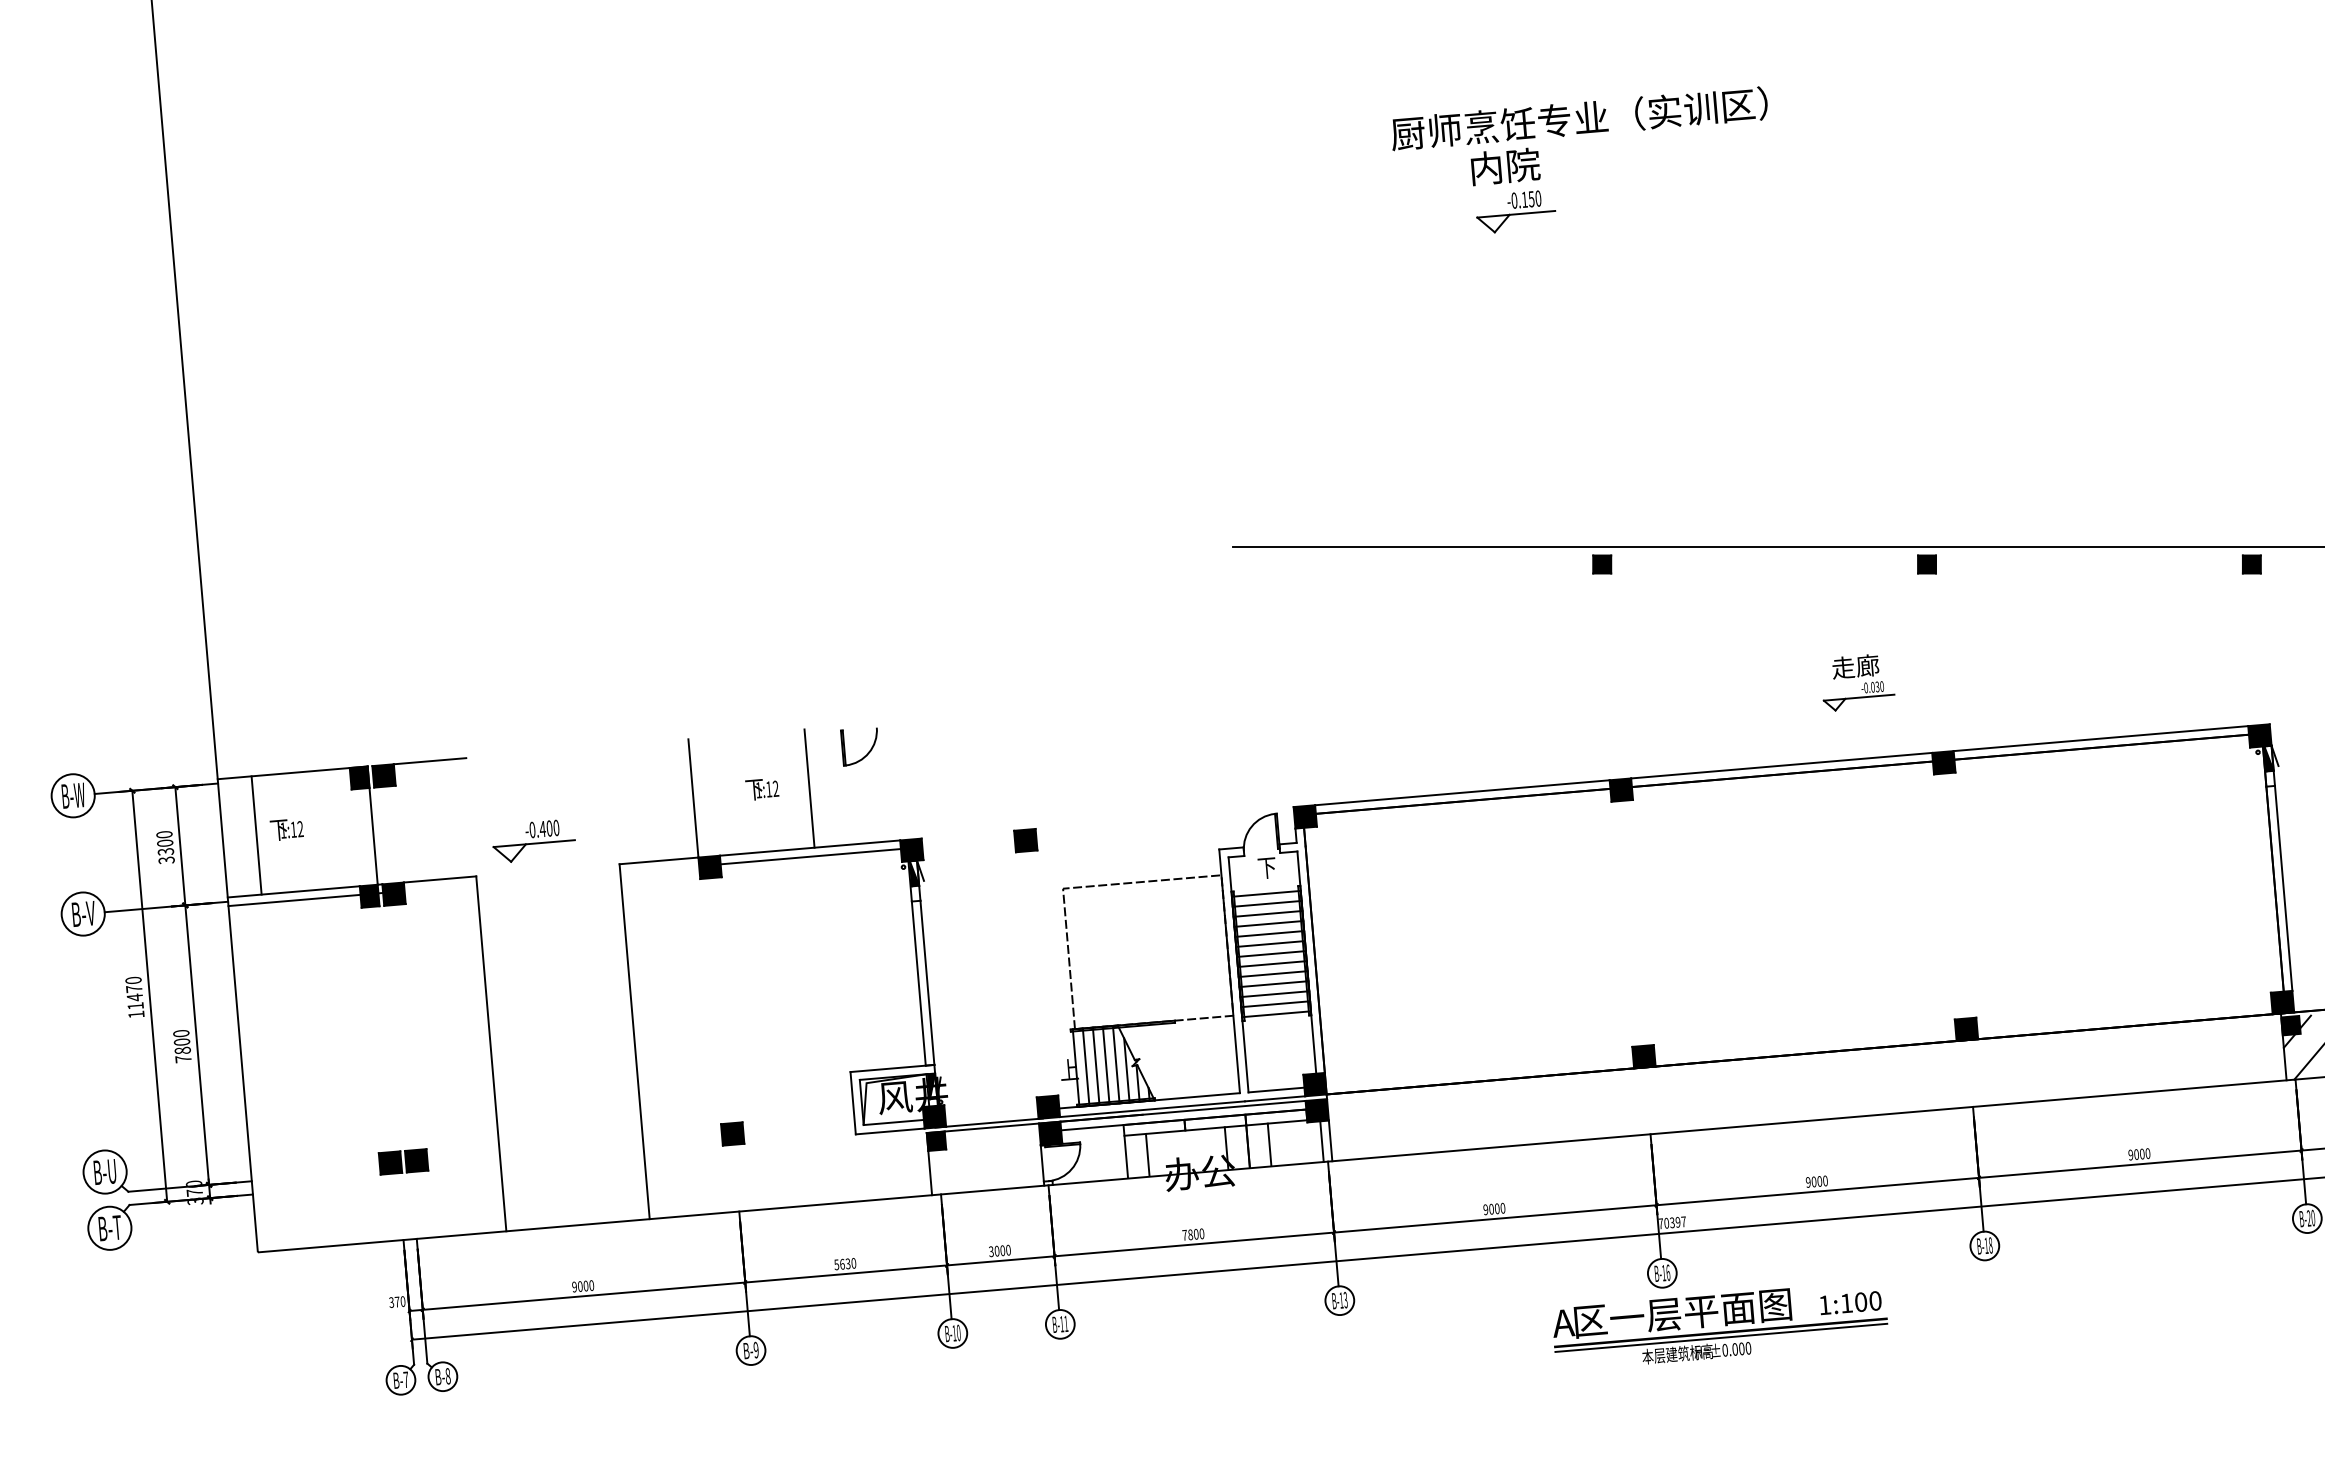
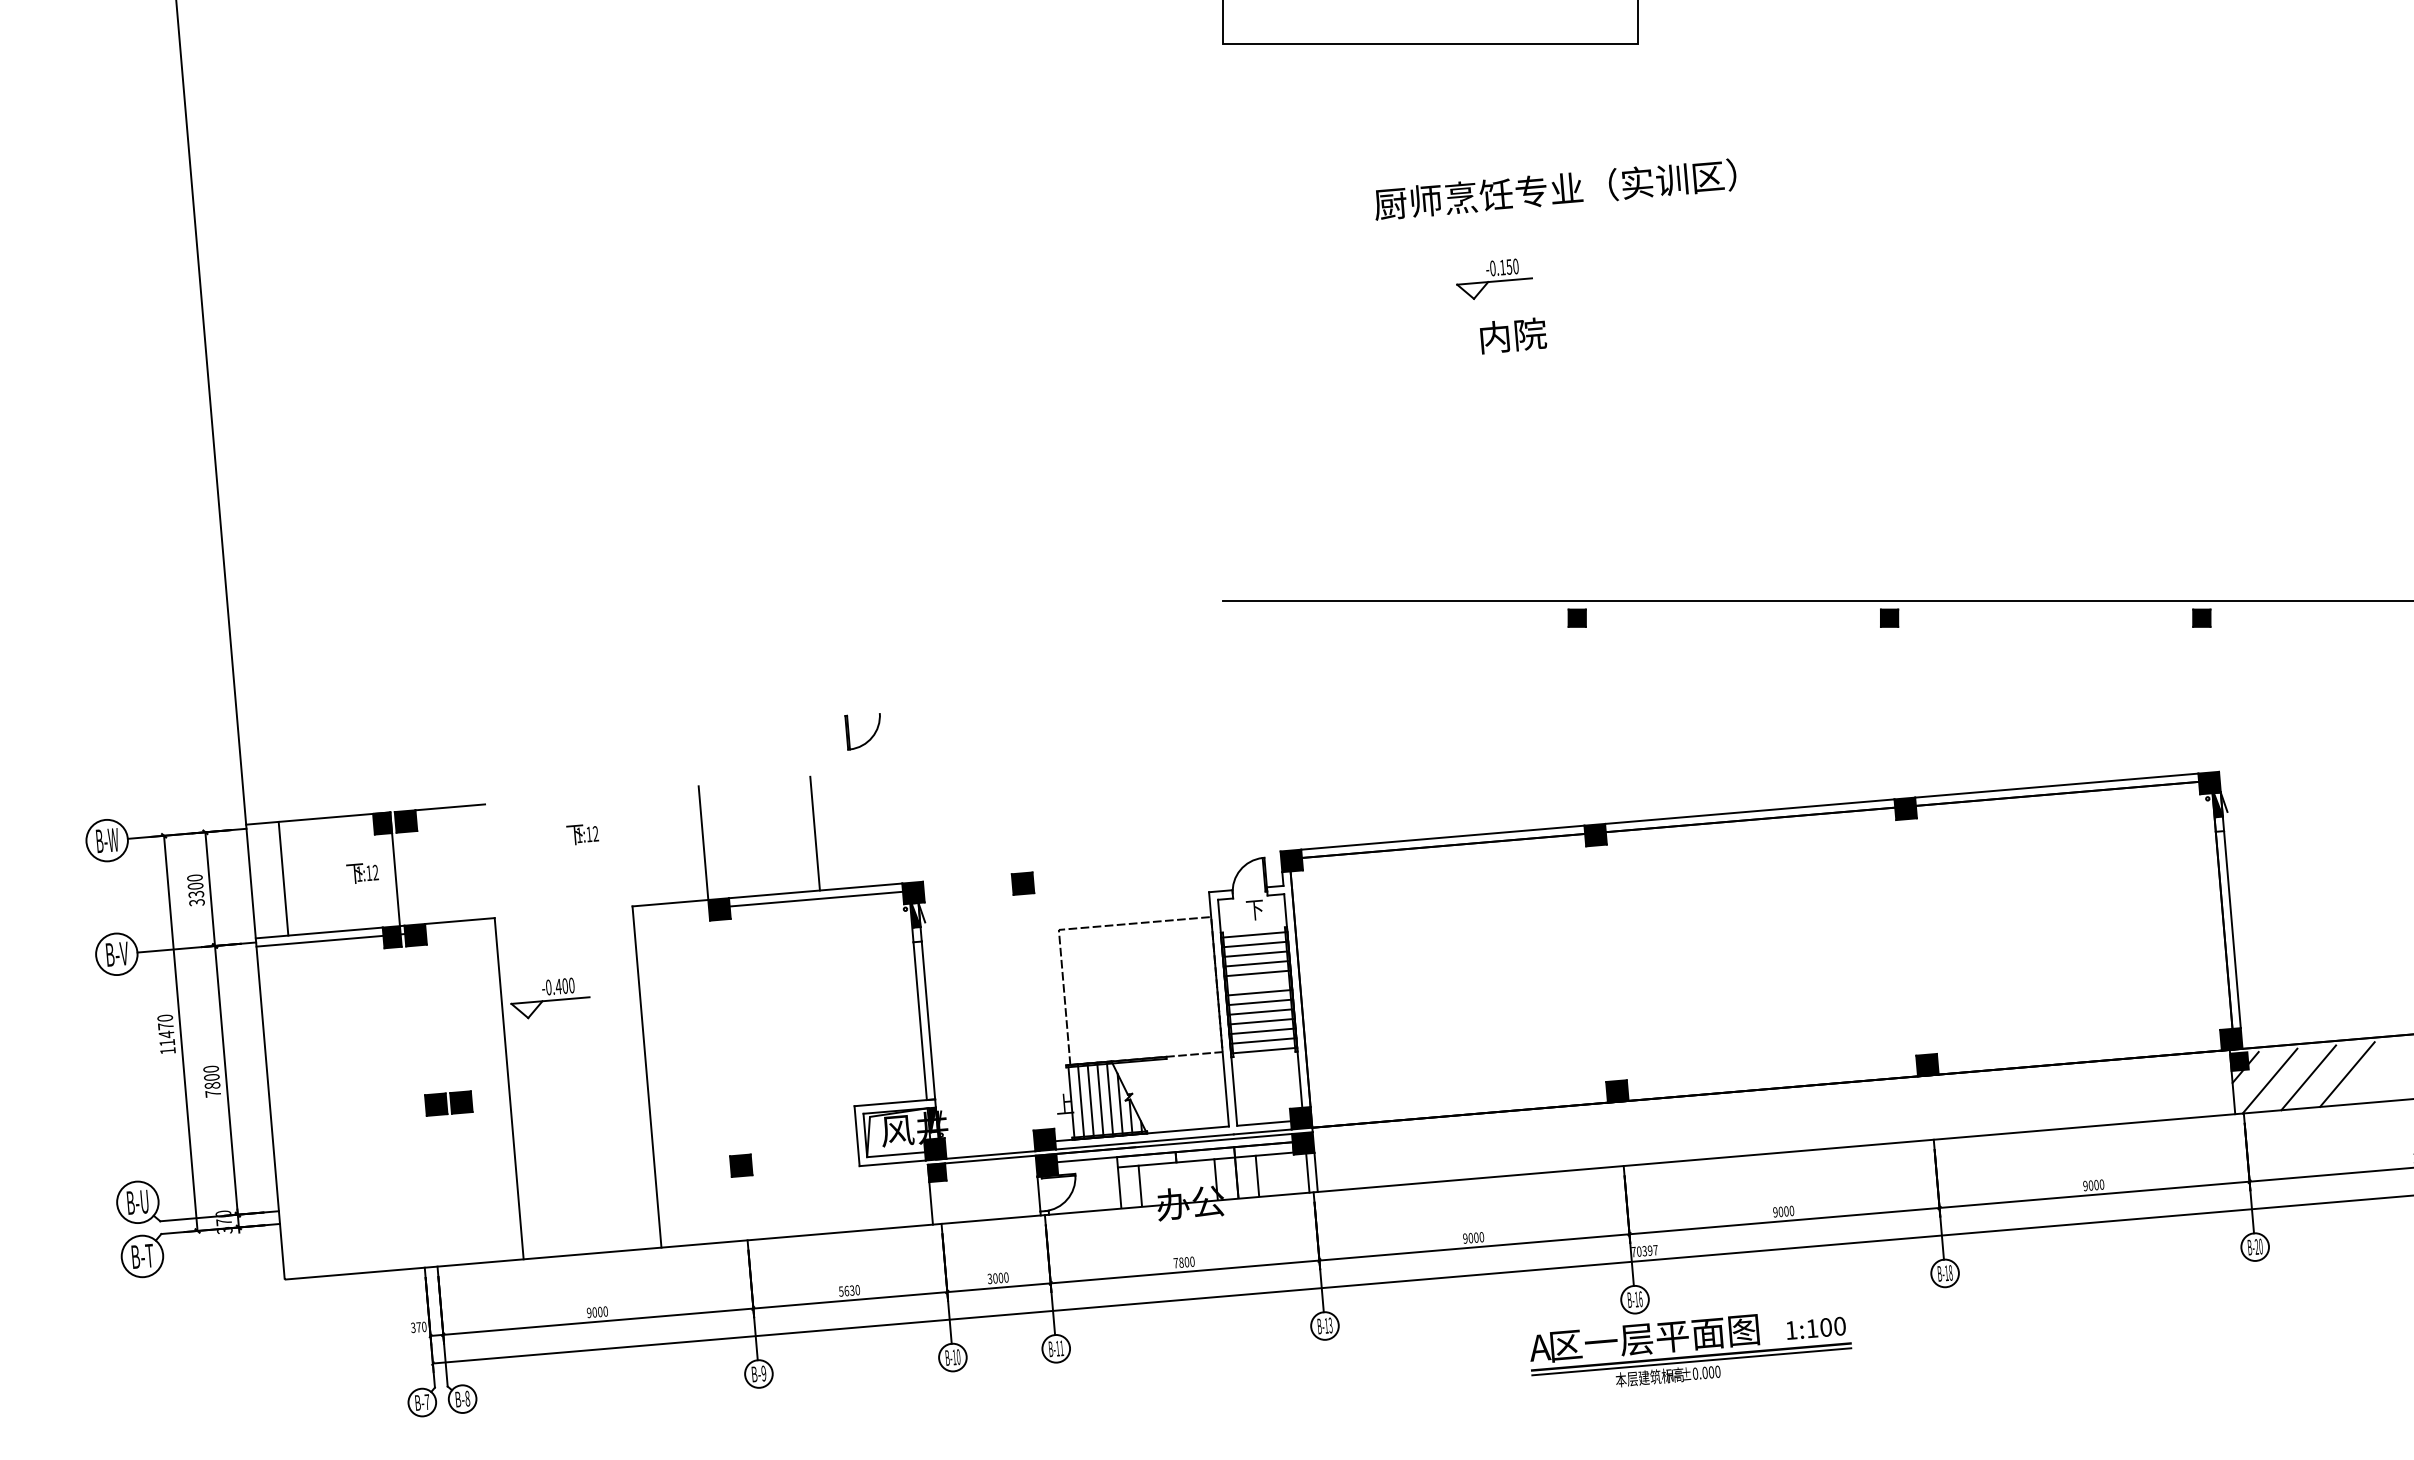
text: (1505, 166) -> (1513, 335), moved
part: (1859, 682) -> (1824, 731), removed
part: (866, 754) -> (869, 738), moved
text: (762, 789) -> (582, 834), moved
text: (286, 830) -> (362, 873), moved
part: (534, 841) -> (550, 998), moved
line: (1270, 943) -> (1258, 982), removed
part: (403, 1161) -> (448, 1103), moved

